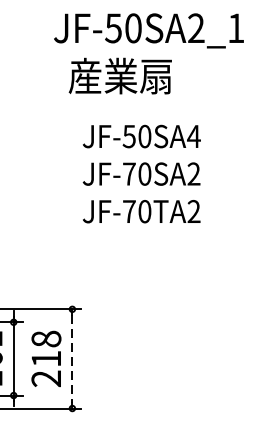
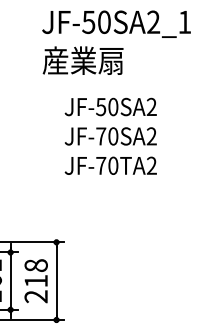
text: (119, 75) -> (82, 60), moved
text: (193, 135) -> (151, 106), JF-50SA4 -> JF-50SA2
line: (72, 359) -> (56, 281), dashed -> solid

